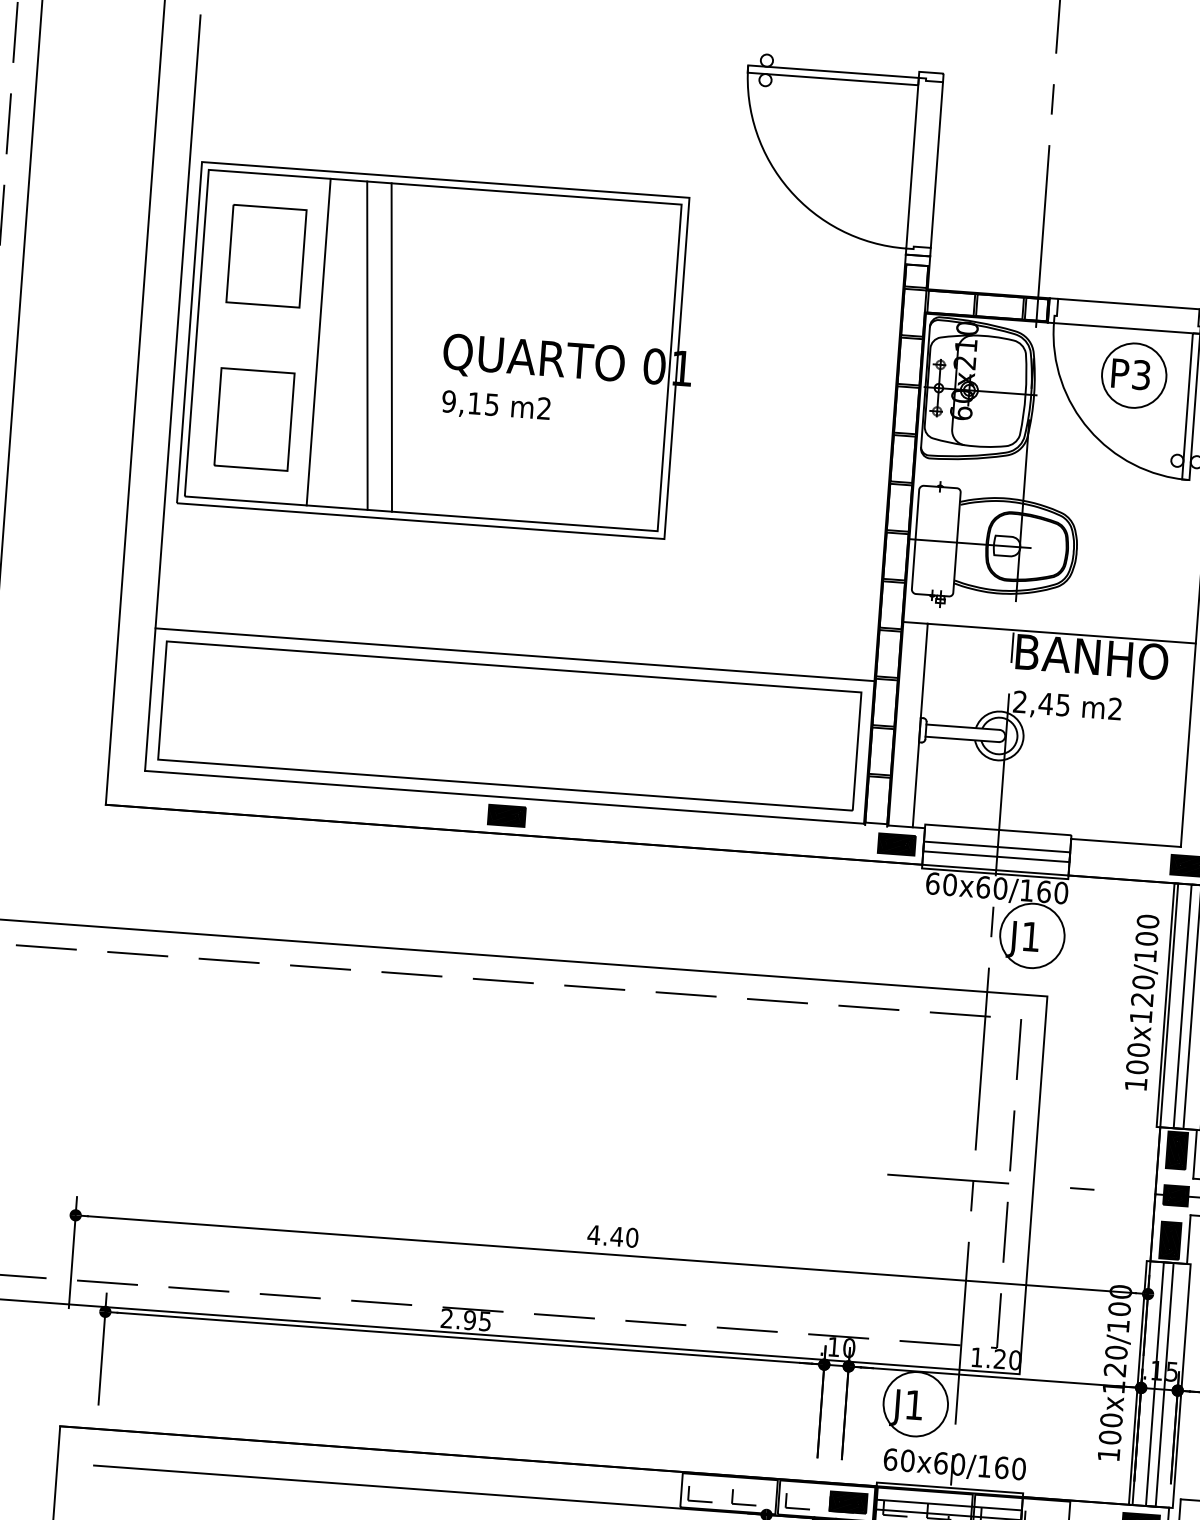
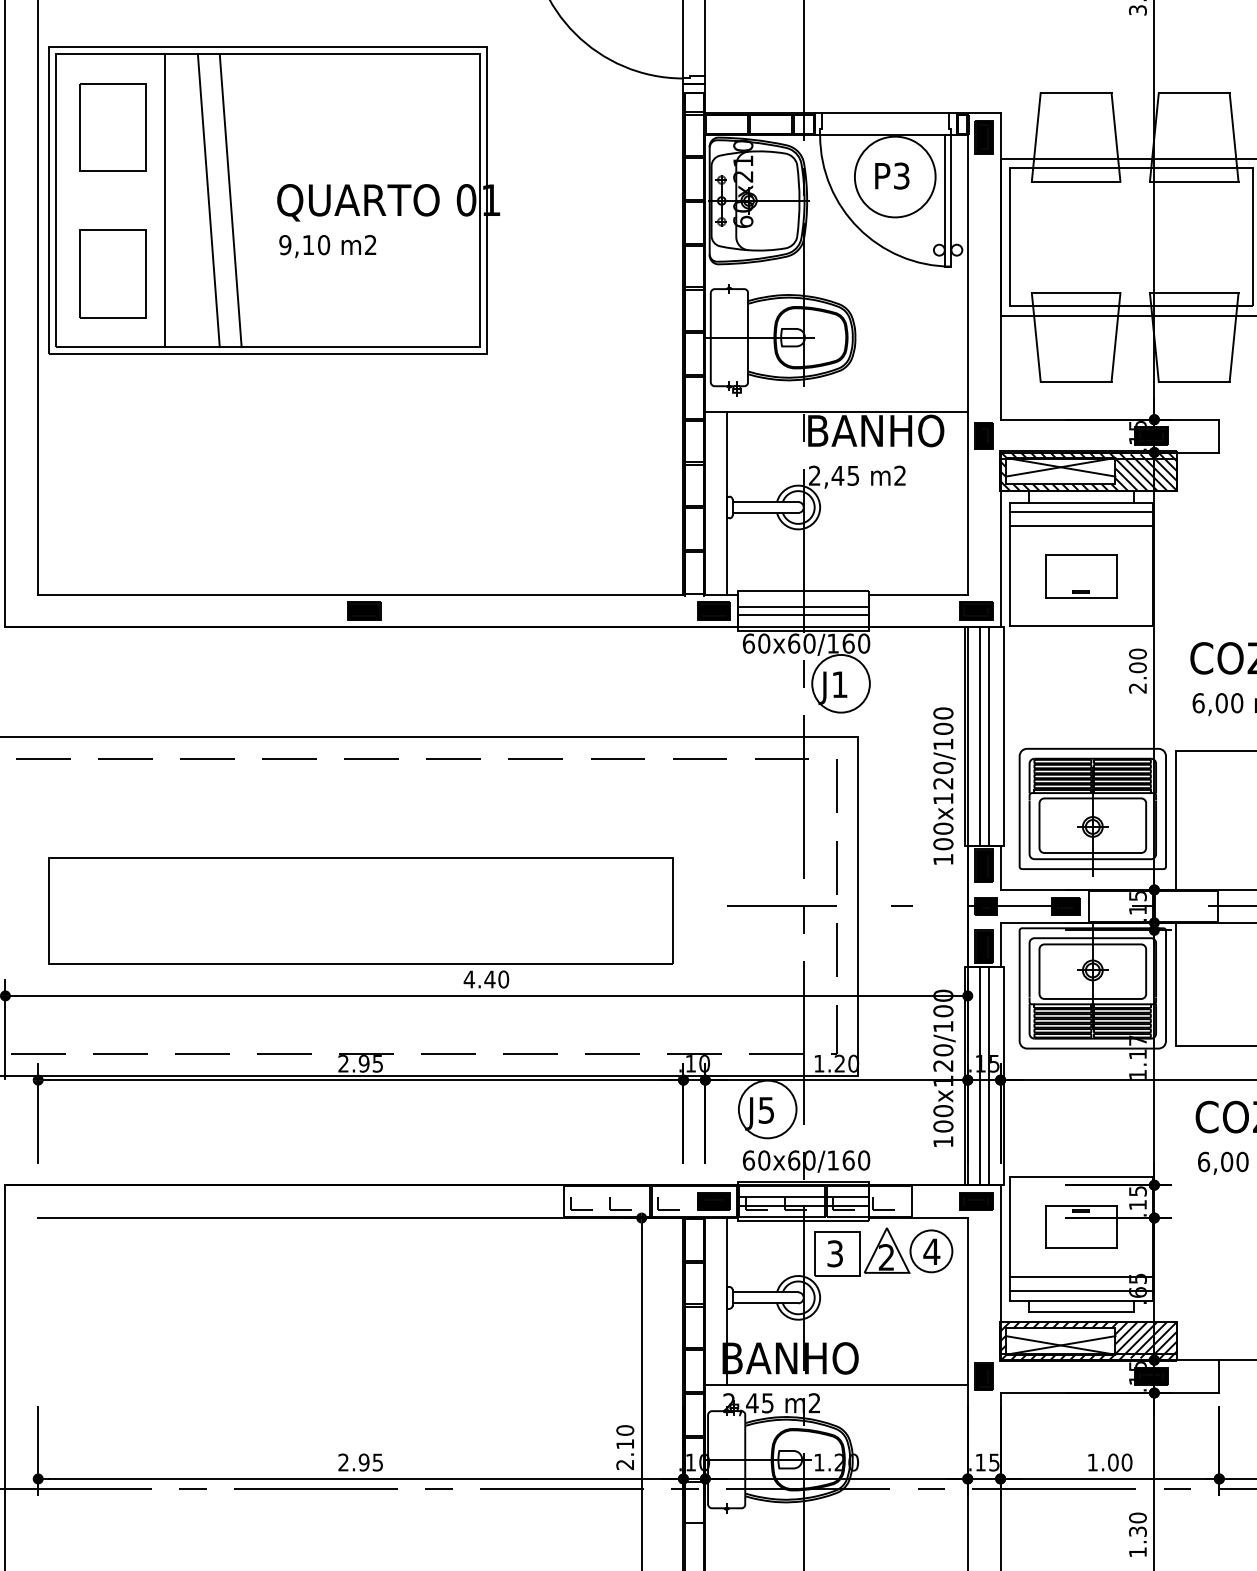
circle: (1134, 375) -> (895, 176), size x1.4
text: (492, 405) -> (324, 245), 9,15 -> 9,10
line: (514, 654) -> (360, 466), removed
part: (509, 725) -> (360, 910), moved
text: (1143, 1001) -> (944, 785), moved
text: (913, 1405) -> (765, 1110), J1 -> J5

